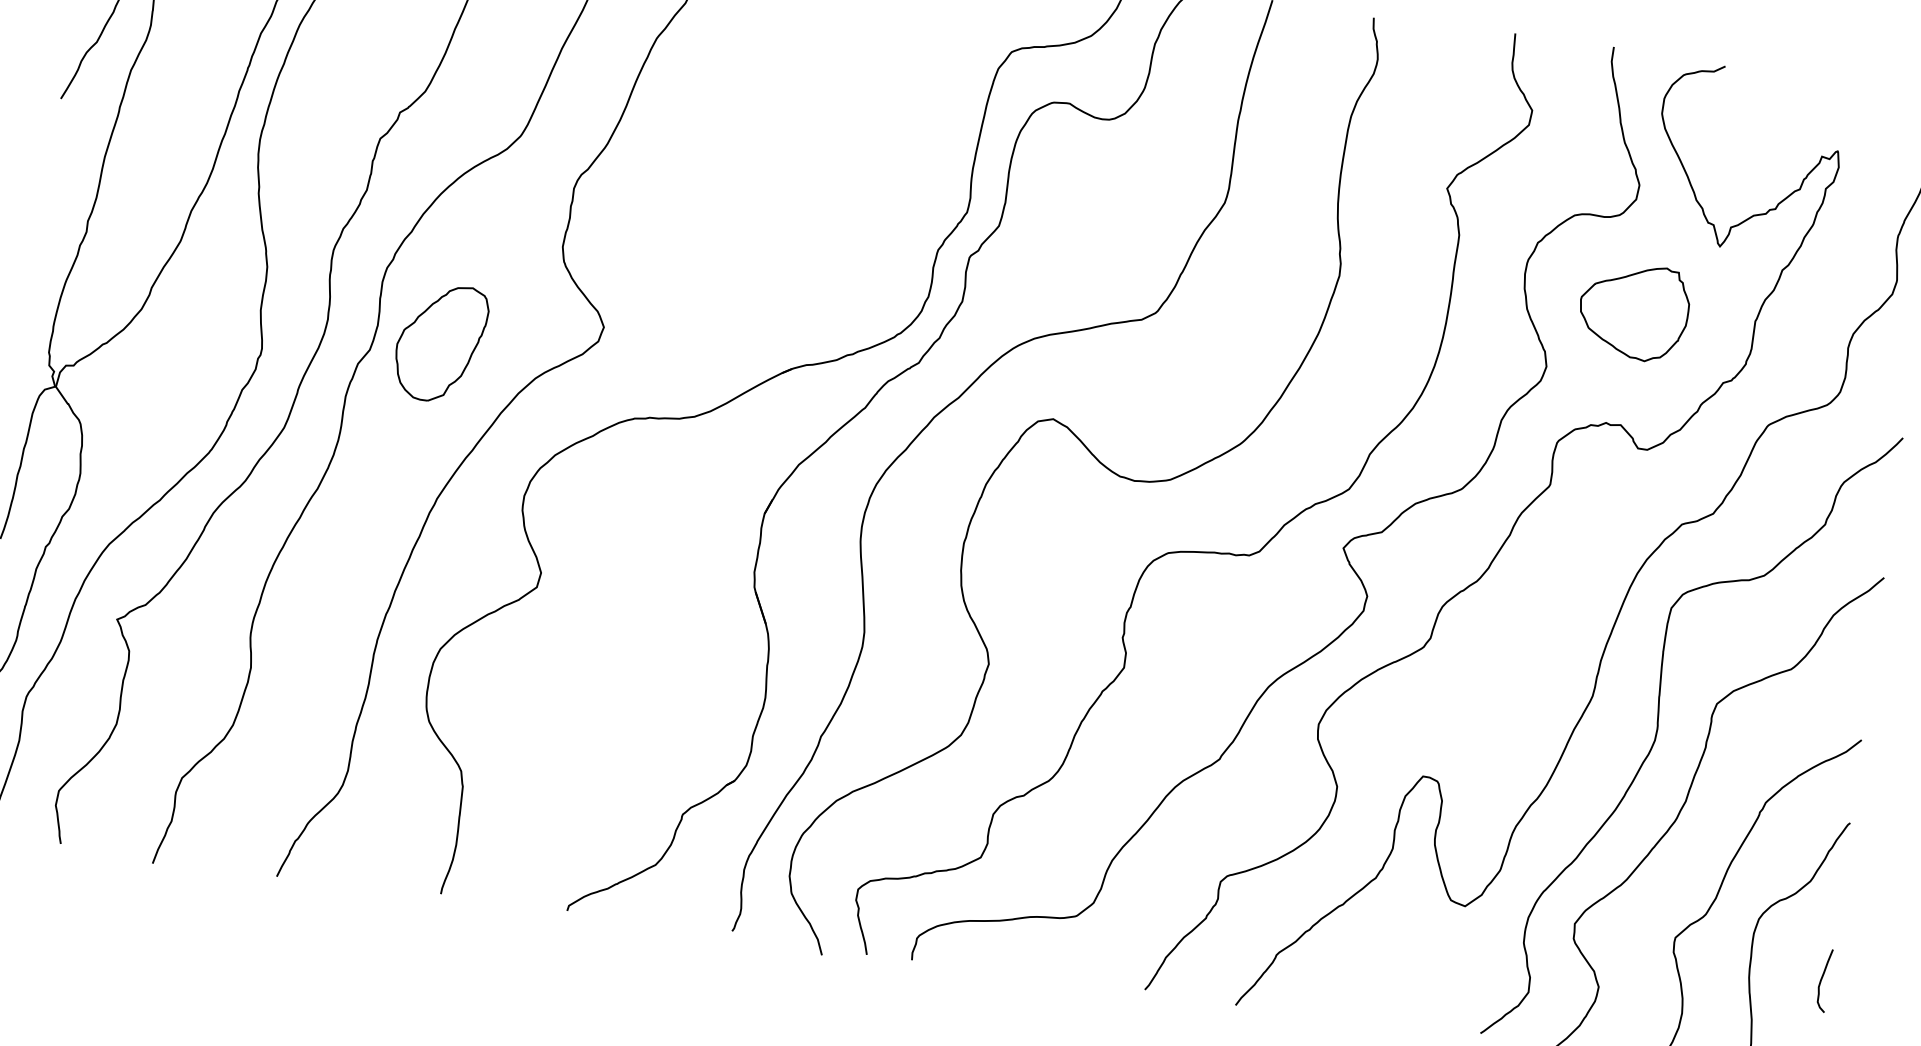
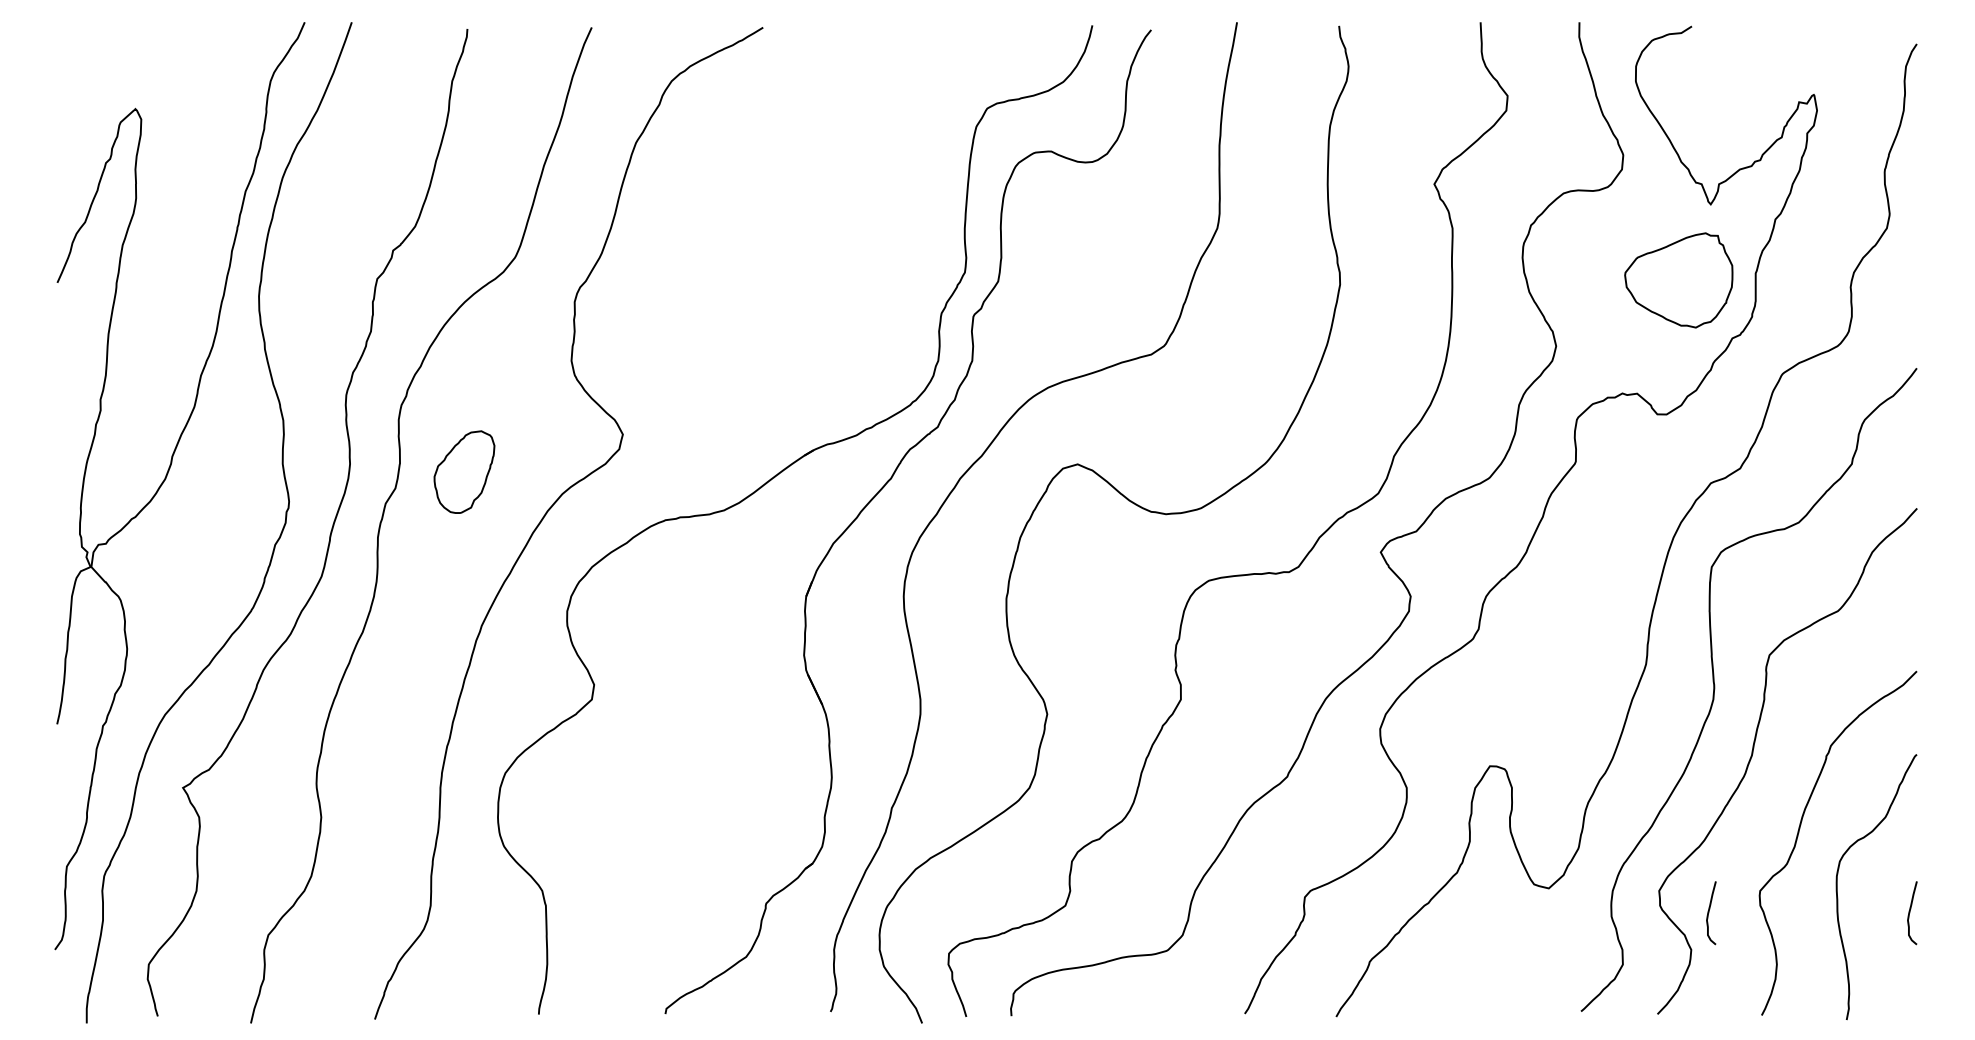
part: (1633, 311) -> (1678, 280), moved
part: (440, 342) -> (464, 471), size x0.7
curve: (1621, 953) -> (1709, 913), added

